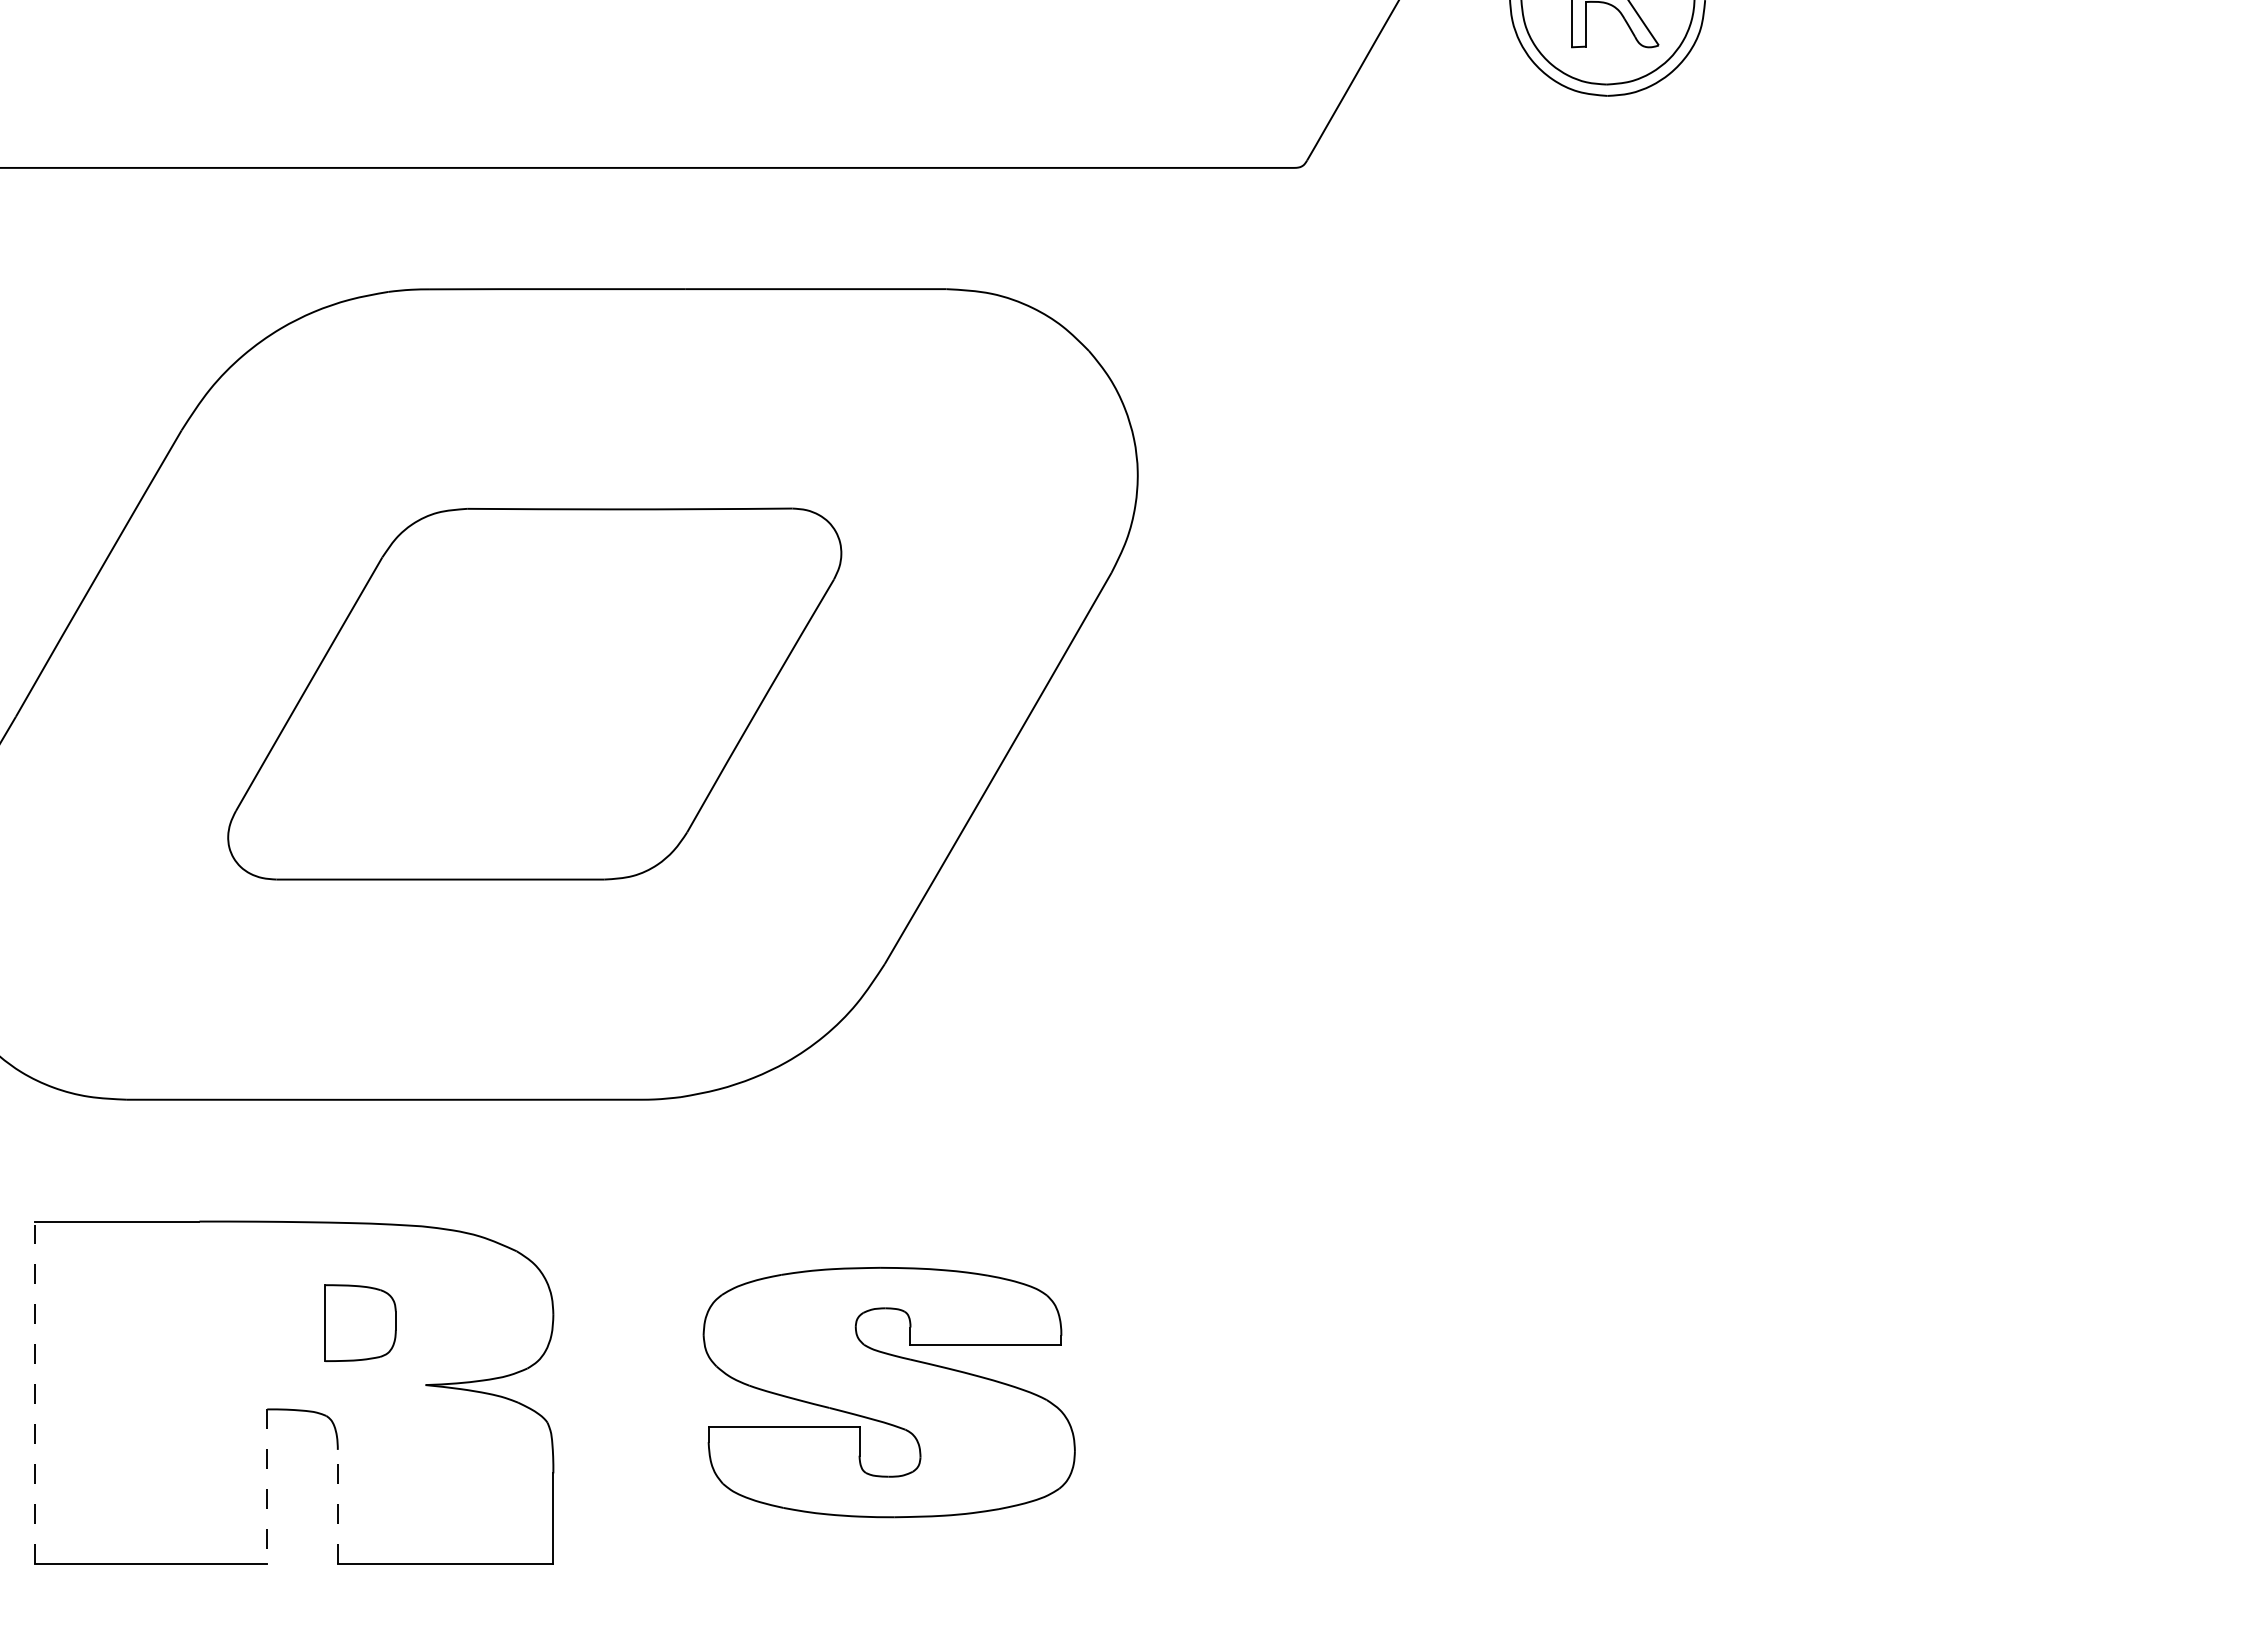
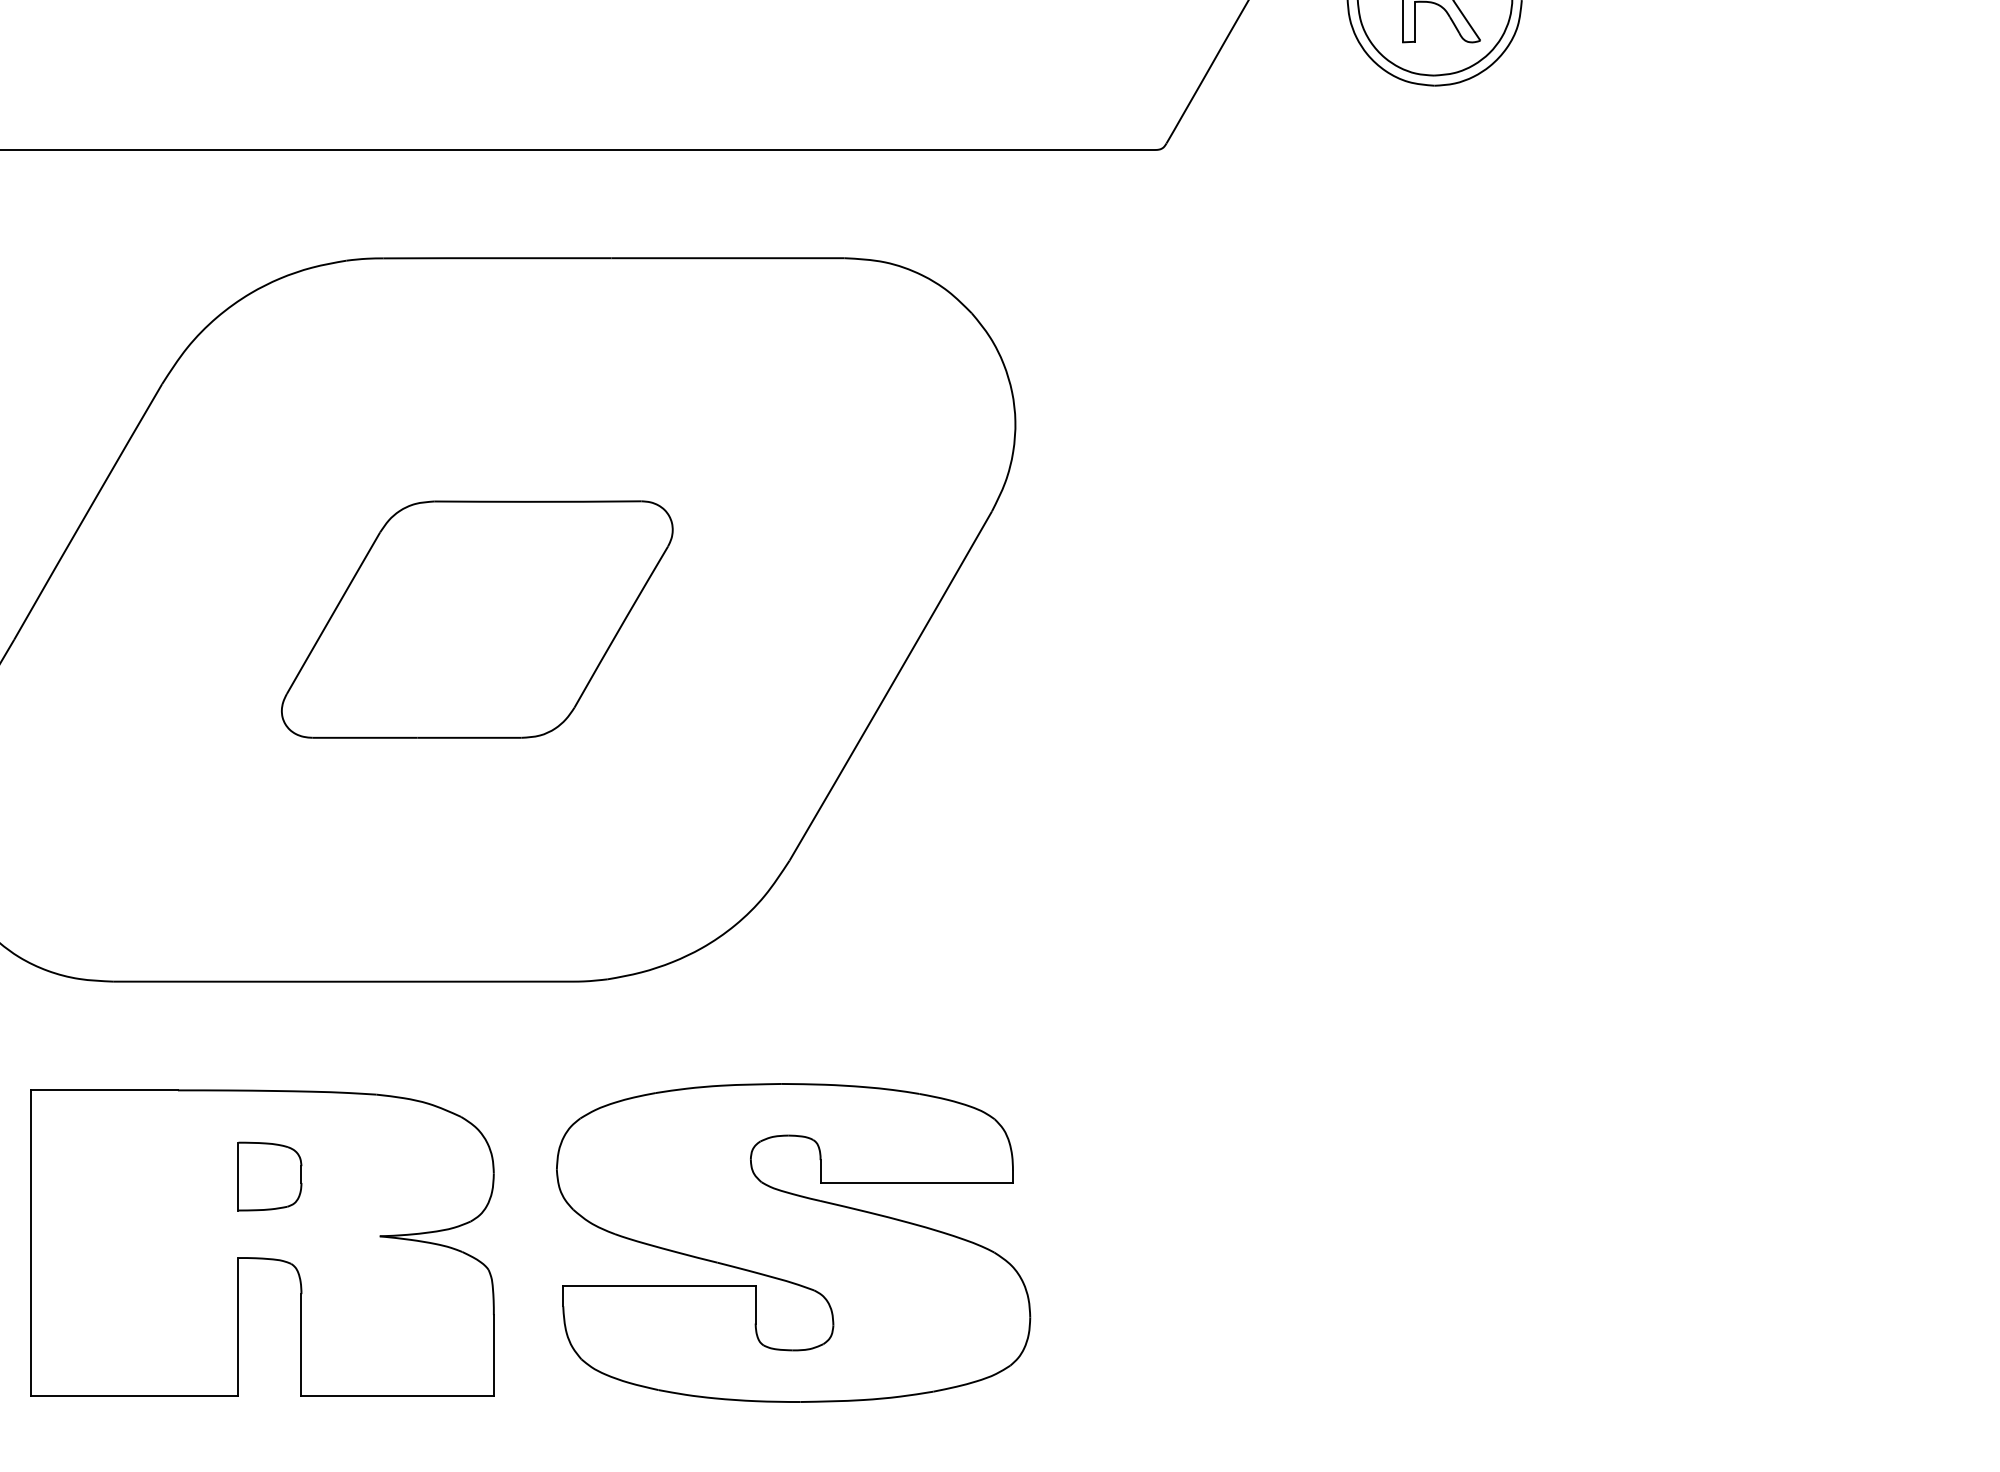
part: (534, 693) -> (476, 619), size x0.71
part: (360, 1322) -> (269, 1176), moved
line: (35, 1392) -> (31, 1242), dashed -> solid
part: (889, 1392) -> (793, 1242), size x1.43
line: (267, 1486) -> (238, 1326), dashed -> solid
line: (337, 1506) -> (301, 1344), dashed -> solid

